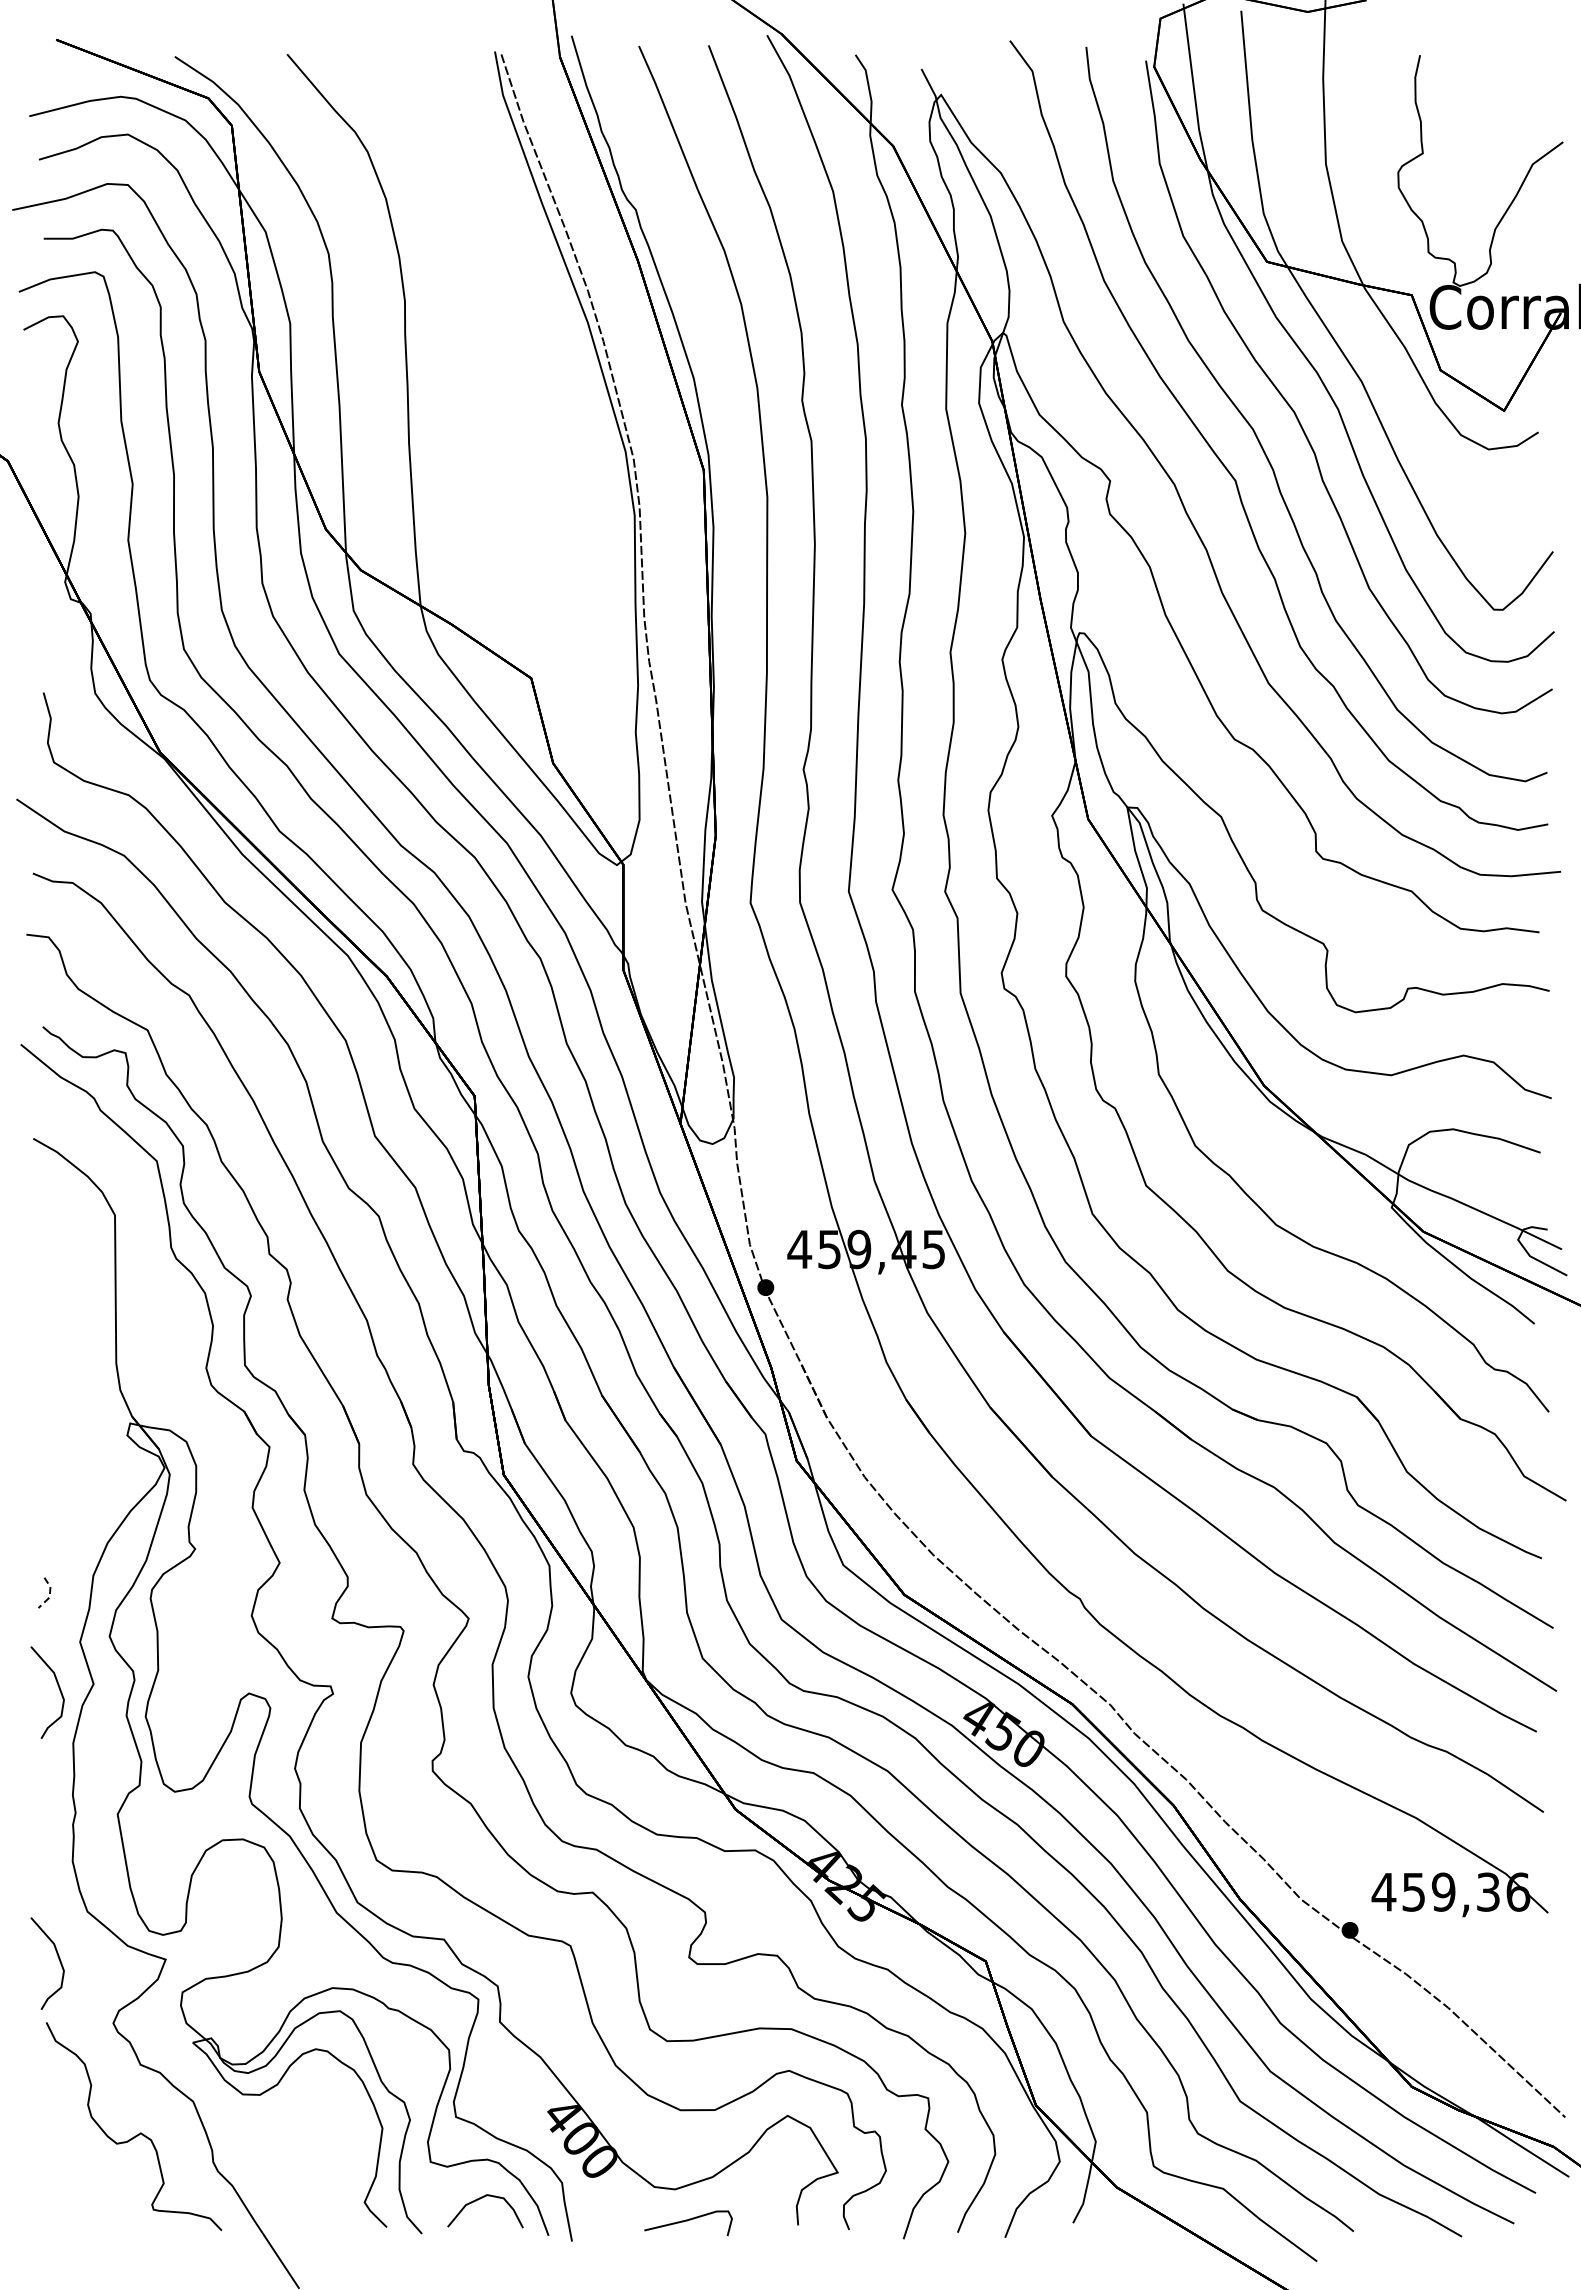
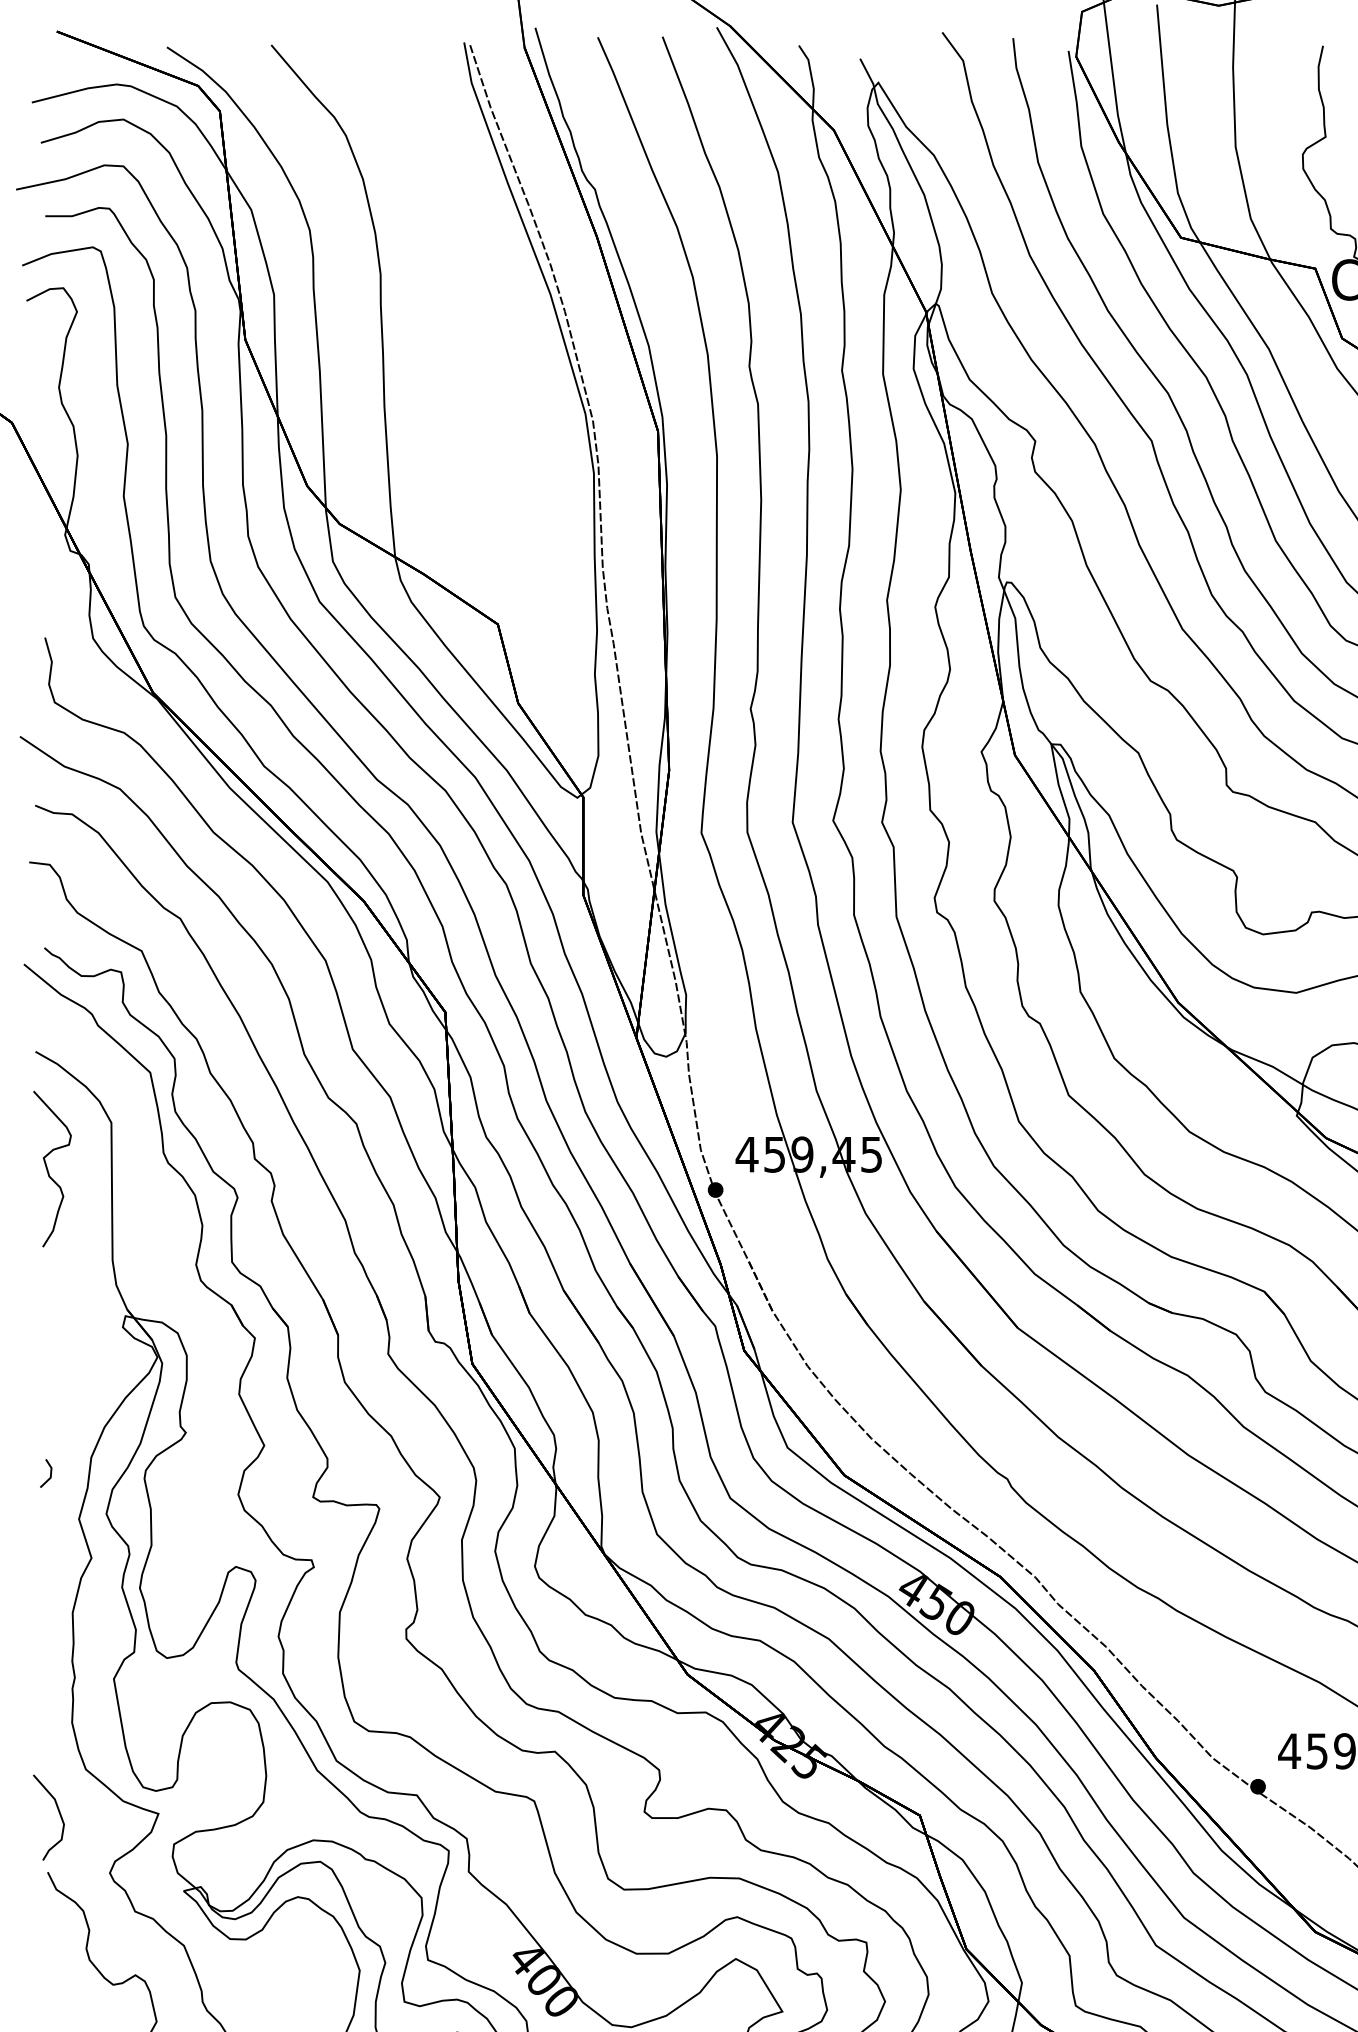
curve: (47, 1266) -> (48, 1170), added
line: (49, 1594) -> (50, 1474), dashed -> solid
curve: (58, 1688) -> (58, 1562), removed

